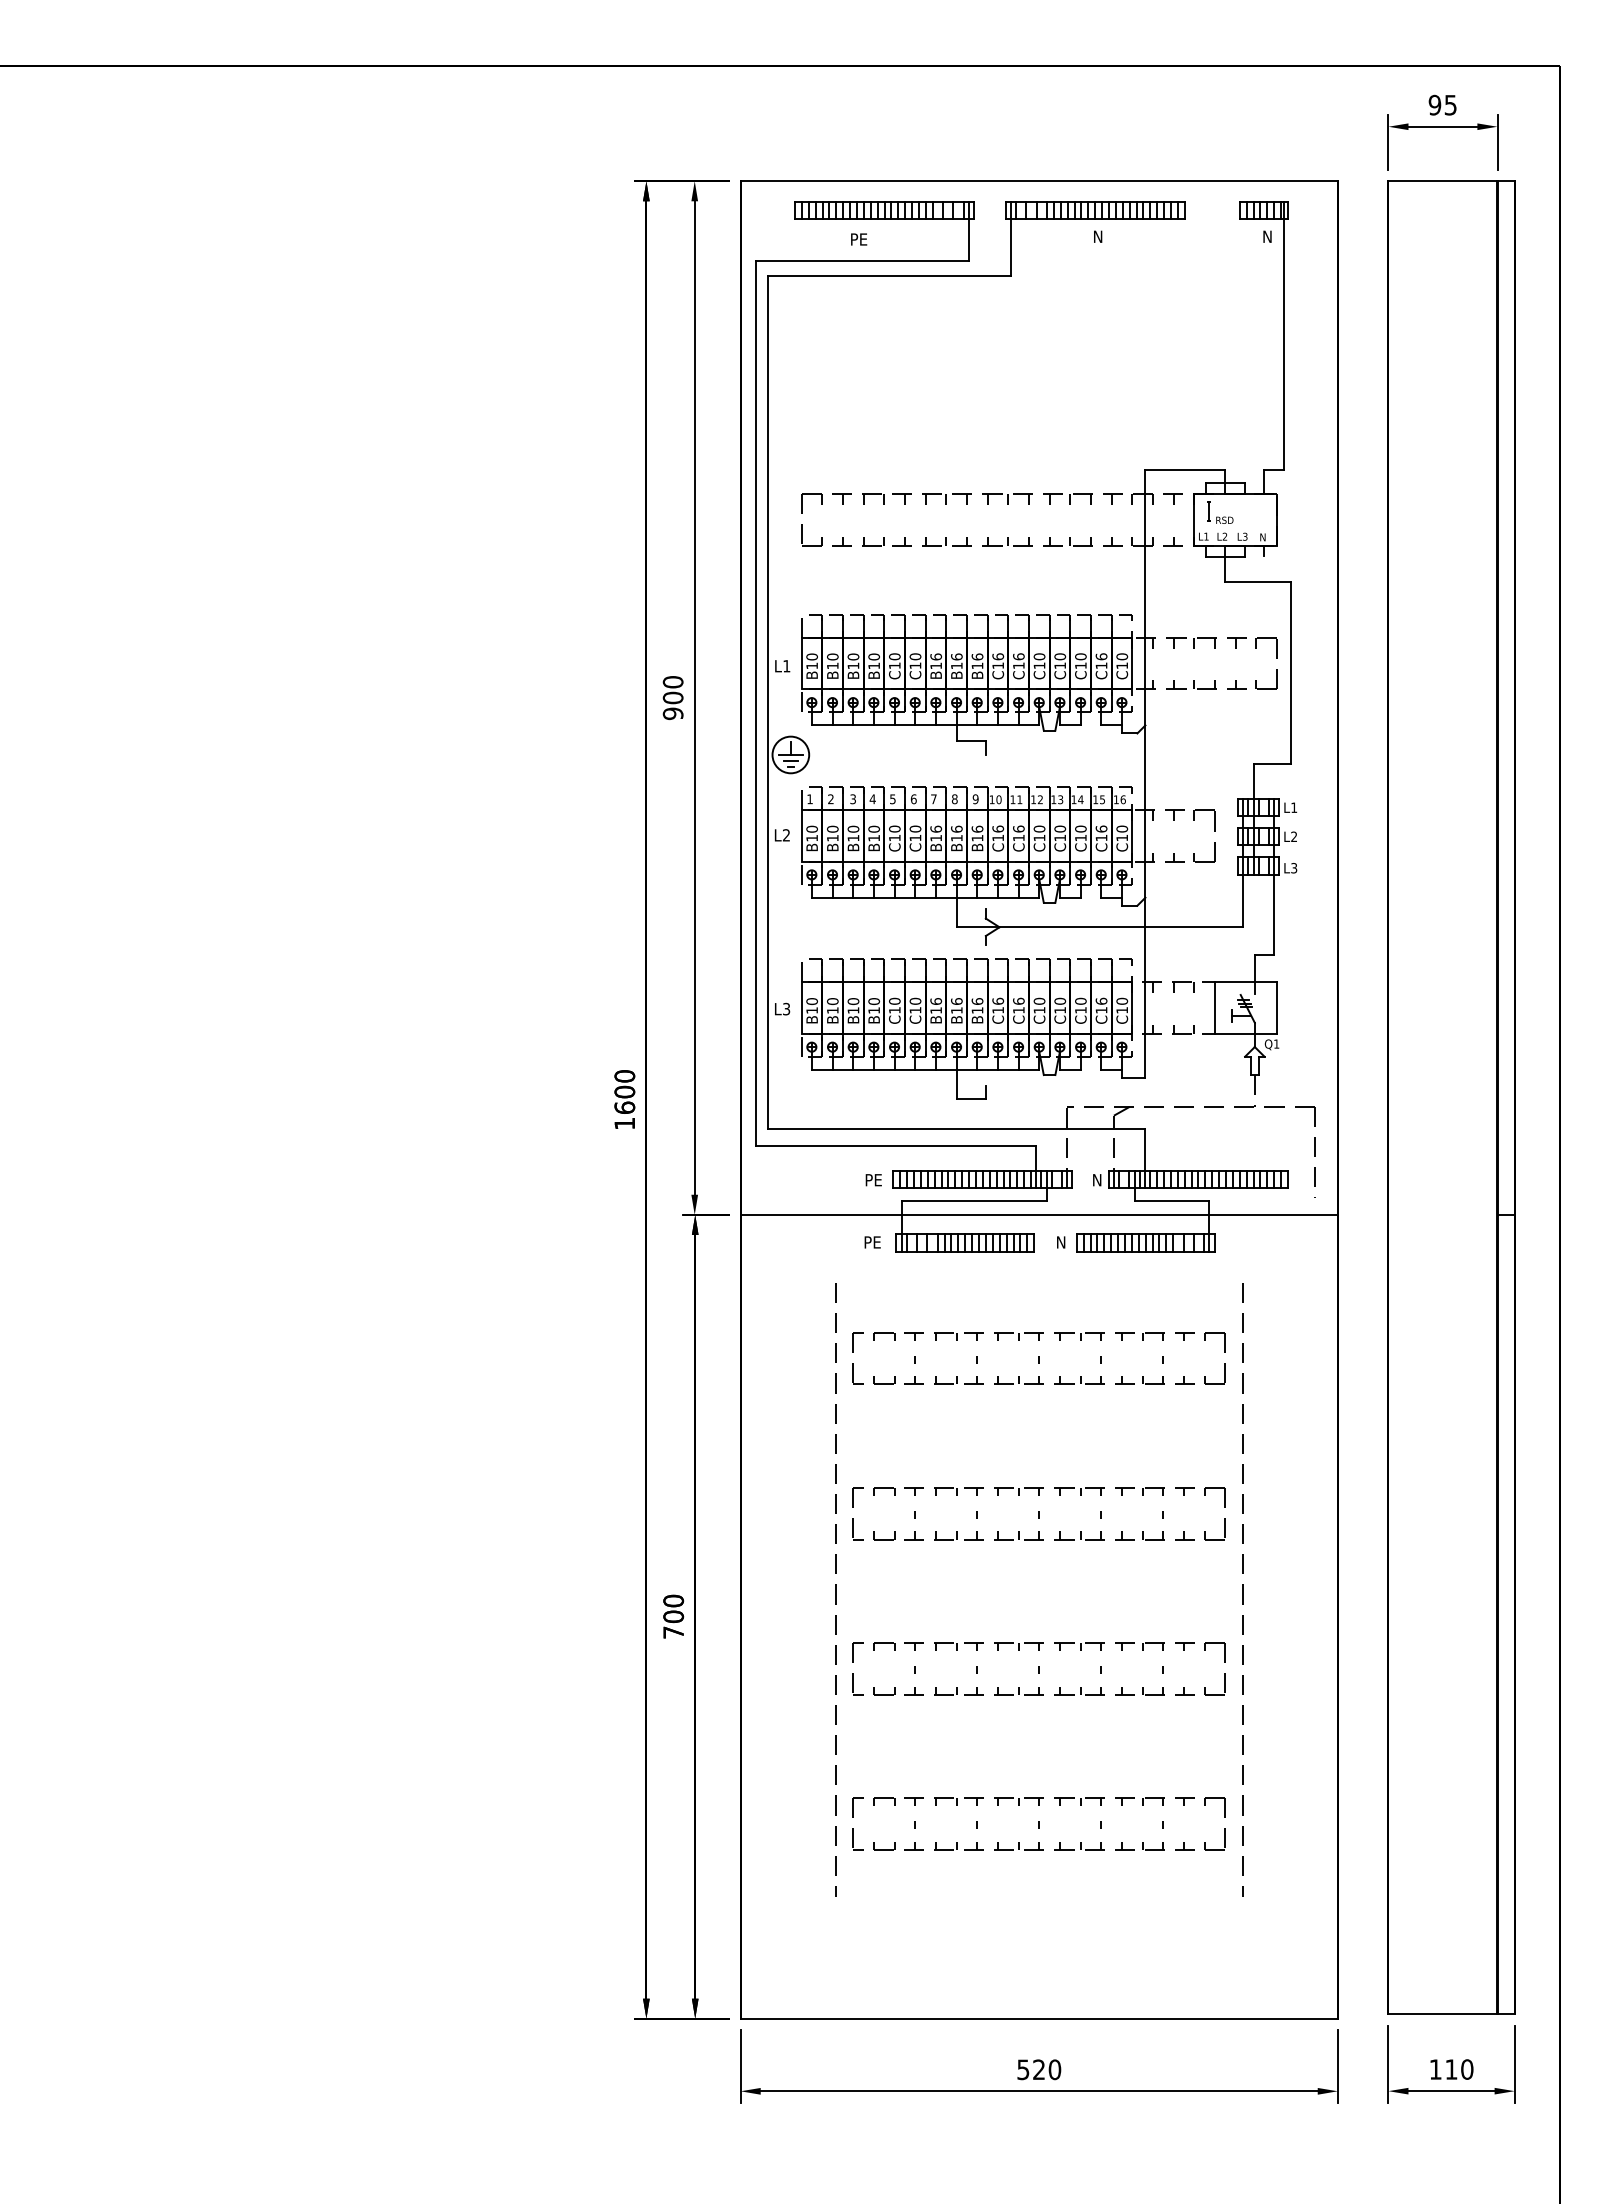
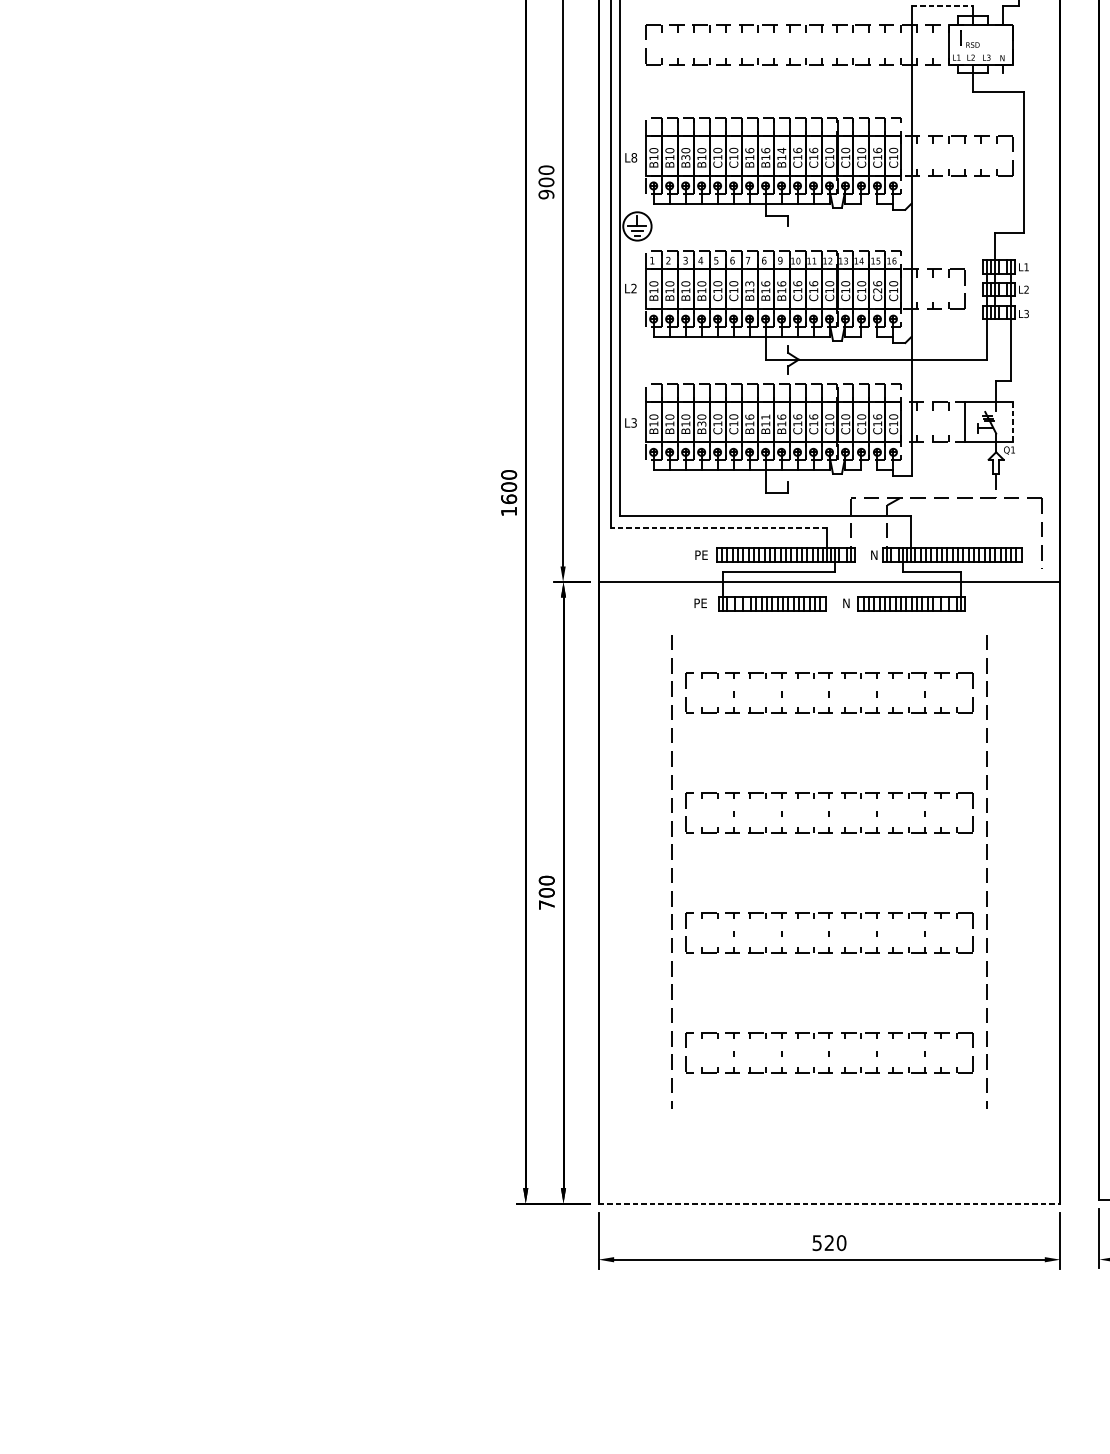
line: (1185, 469) -> (942, 5), solid -> dashed
text: (977, 656) -> (781, 150), B16 -> B14
text: (853, 665) -> (685, 157), B10 -> B30
text: (786, 666) -> (634, 158), L1 -> L8
text: (954, 798) -> (763, 260), 8 -> 6
text: (936, 828) -> (750, 283), B16 -> B13
text: (1101, 837) -> (877, 290), C16 -> C26
text: (956, 1001) -> (765, 417), B16 -> B11
line: (1277, 1008) -> (1013, 422), solid -> dashed
text: (874, 1010) -> (702, 424), B10 -> B30
line: (895, 1145) -> (718, 528), solid -> dashed
line: (1039, 2018) -> (829, 1203), solid -> dashed

